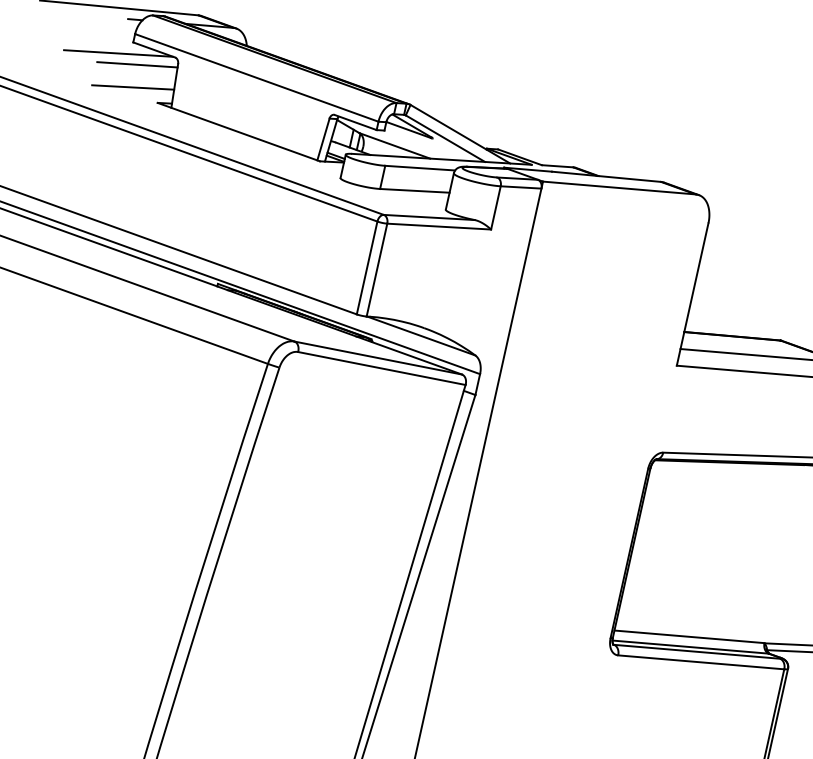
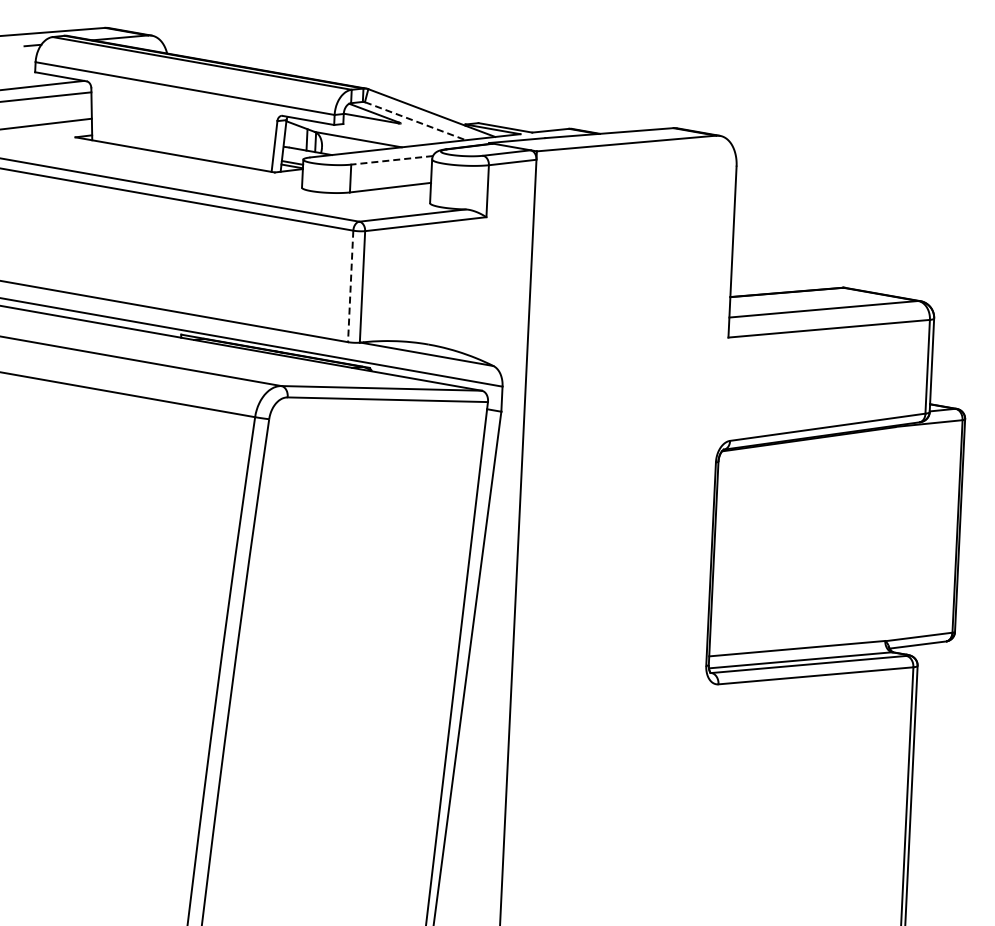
line: (445, 138) -> (415, 121), solid -> dashed
line: (419, 168) -> (391, 160), solid -> dashed
line: (366, 268) -> (350, 286), solid -> dashed

